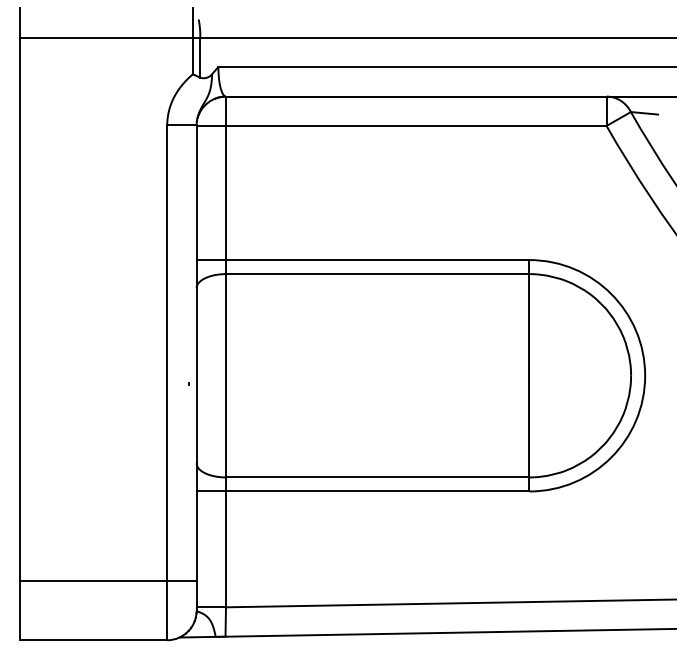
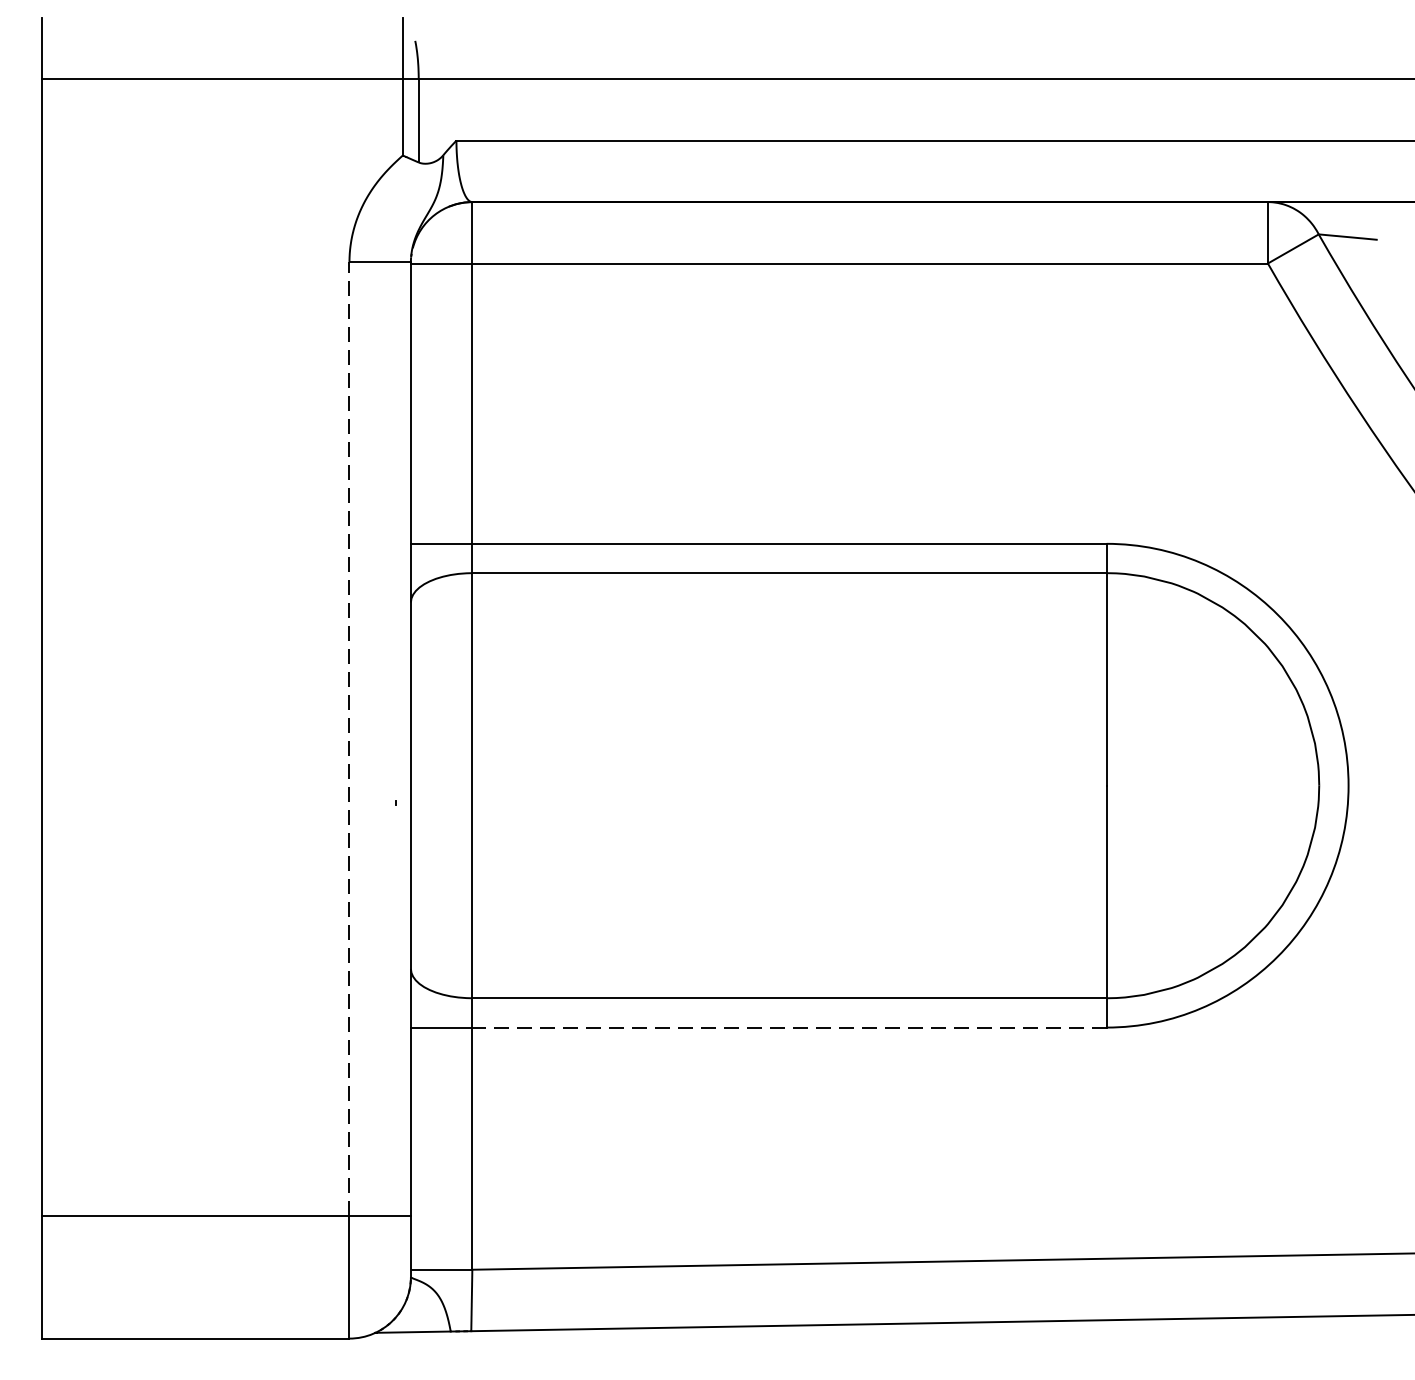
line: (167, 352) -> (350, 737), solid -> dashed
line: (377, 491) -> (789, 1027), solid -> dashed

